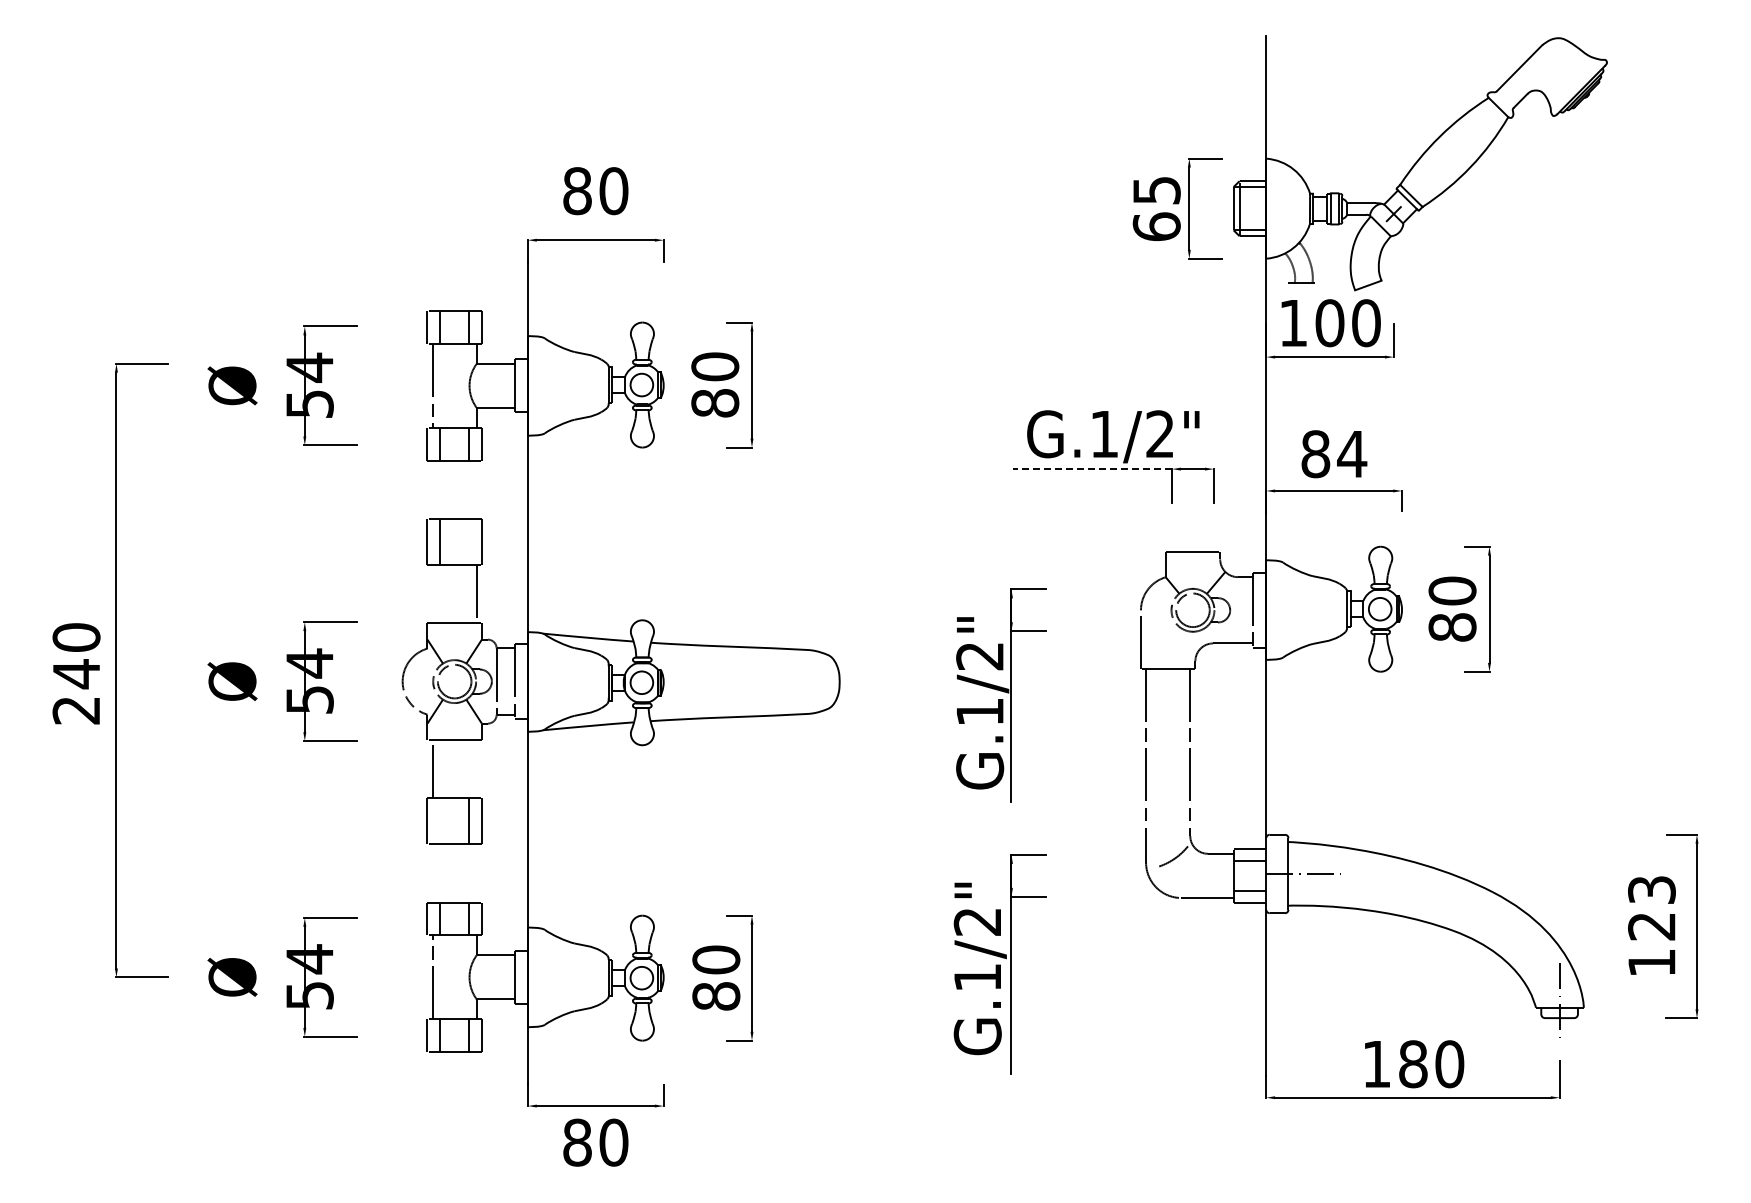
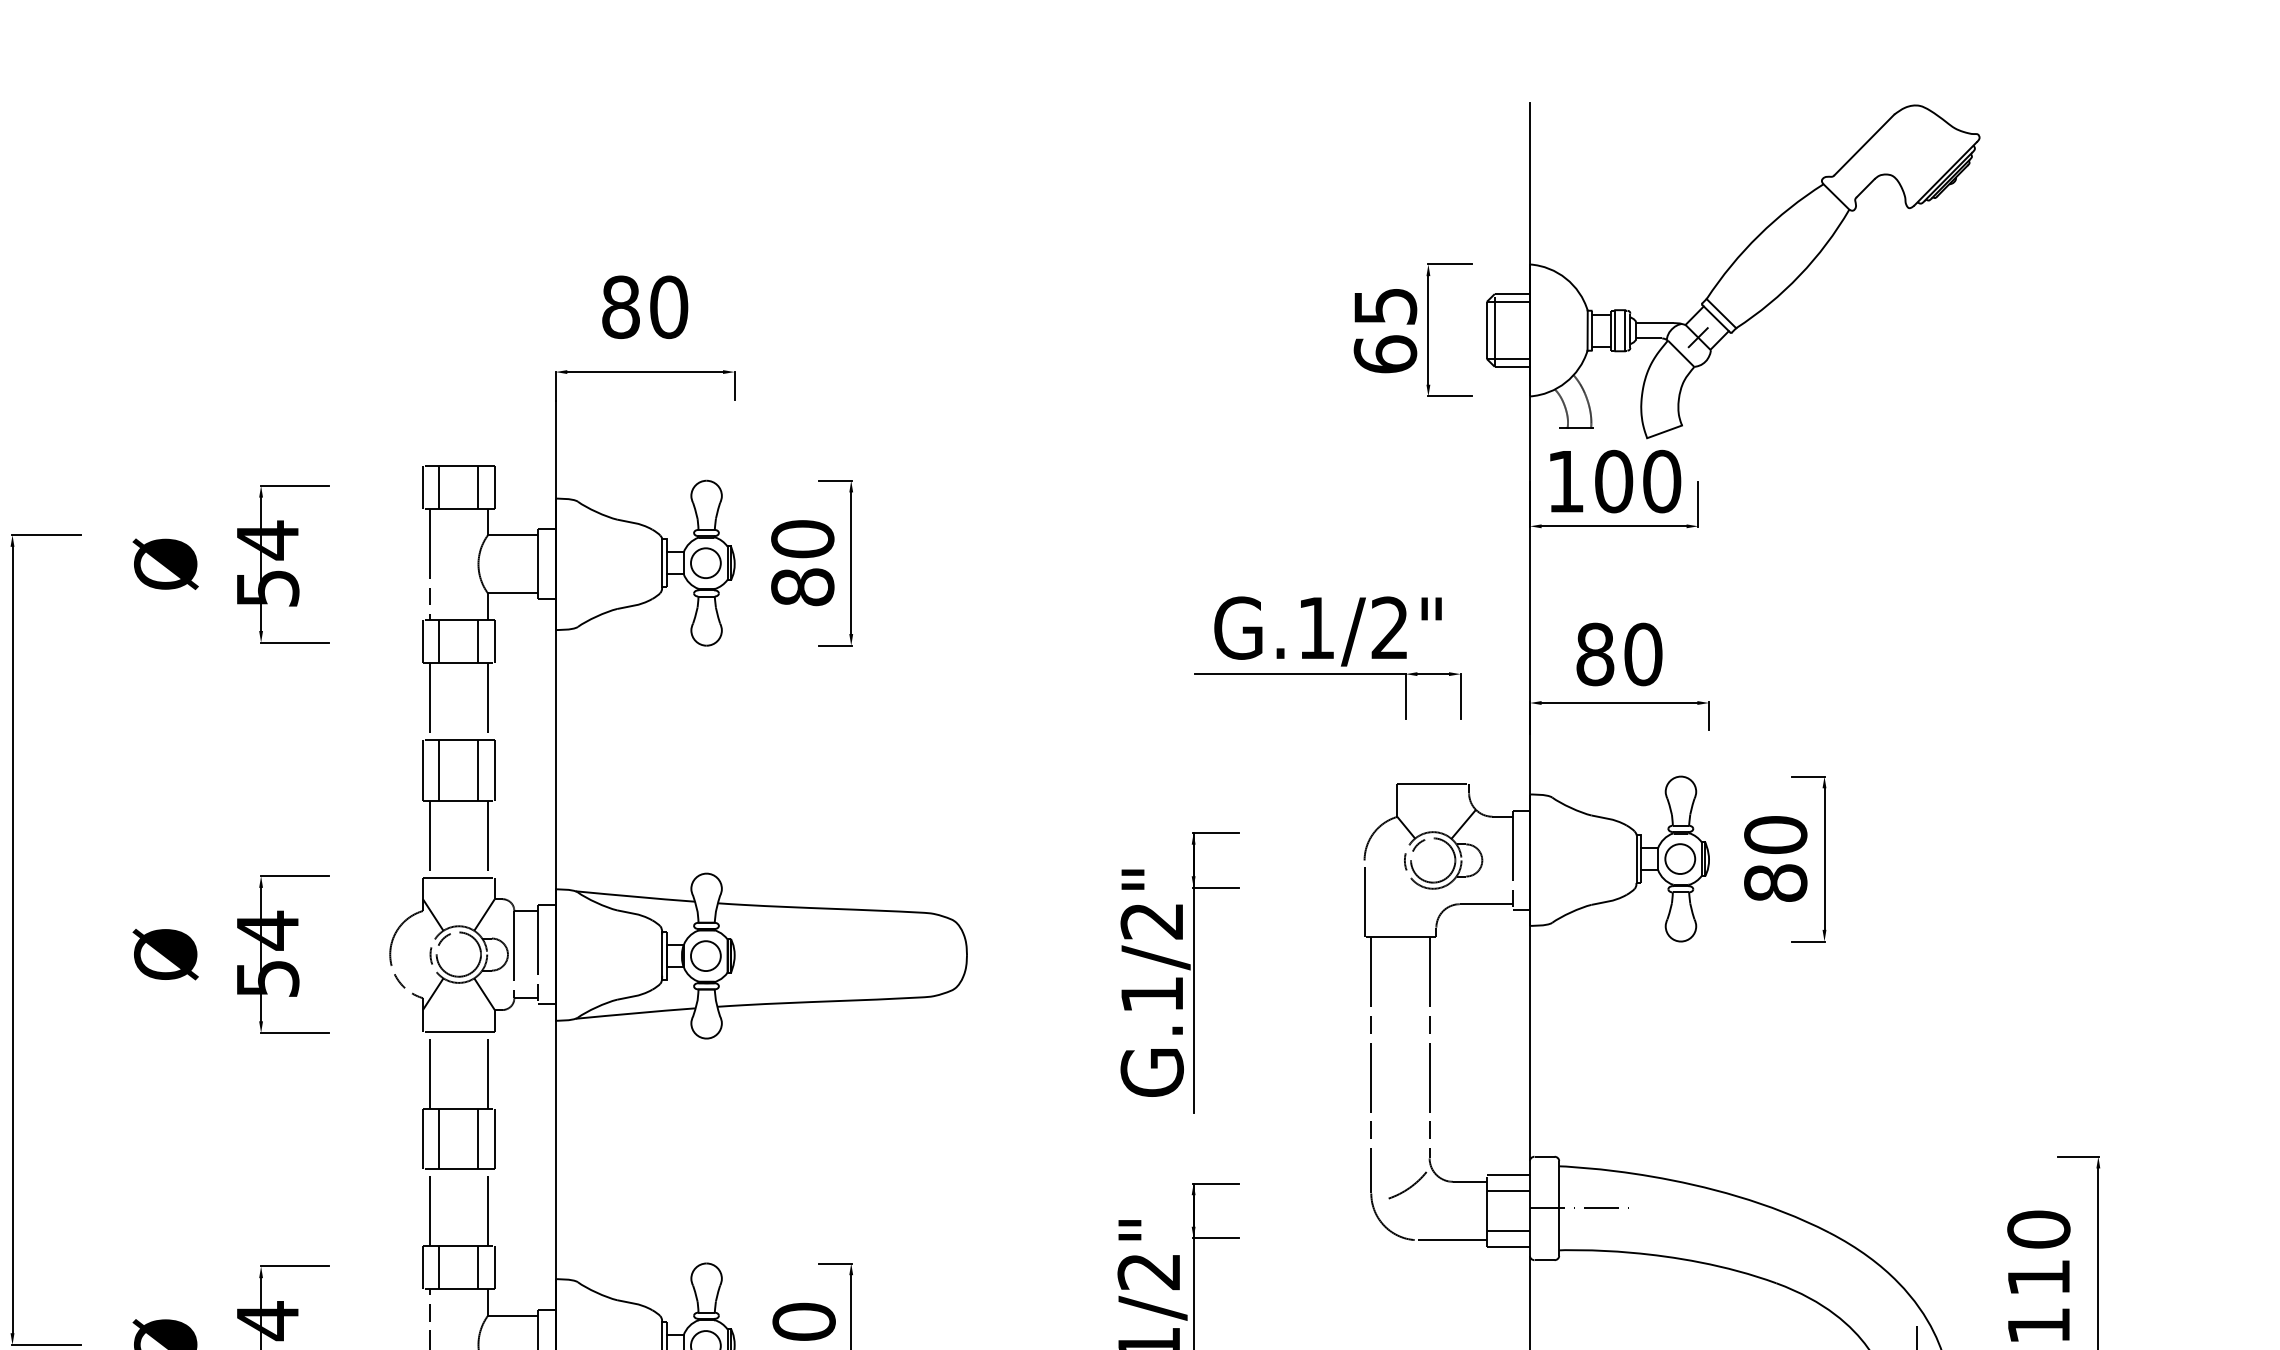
text: (1352, 454) -> (1643, 654), 84 -> 80
line: (1092, 469) -> (1300, 674), dashed -> solid
line: (432, 489) -> (429, 701), added
line: (476, 489) -> (487, 701), added
line: (469, 541) -> (478, 769), added
line: (432, 593) -> (429, 838), added
line: (476, 768) -> (487, 1069), added
line: (439, 821) -> (438, 1139), added
line: (432, 873) -> (429, 1207), added
line: (476, 873) -> (487, 1207), added
text: (1651, 907) -> (2038, 1252), 123 -> 110

